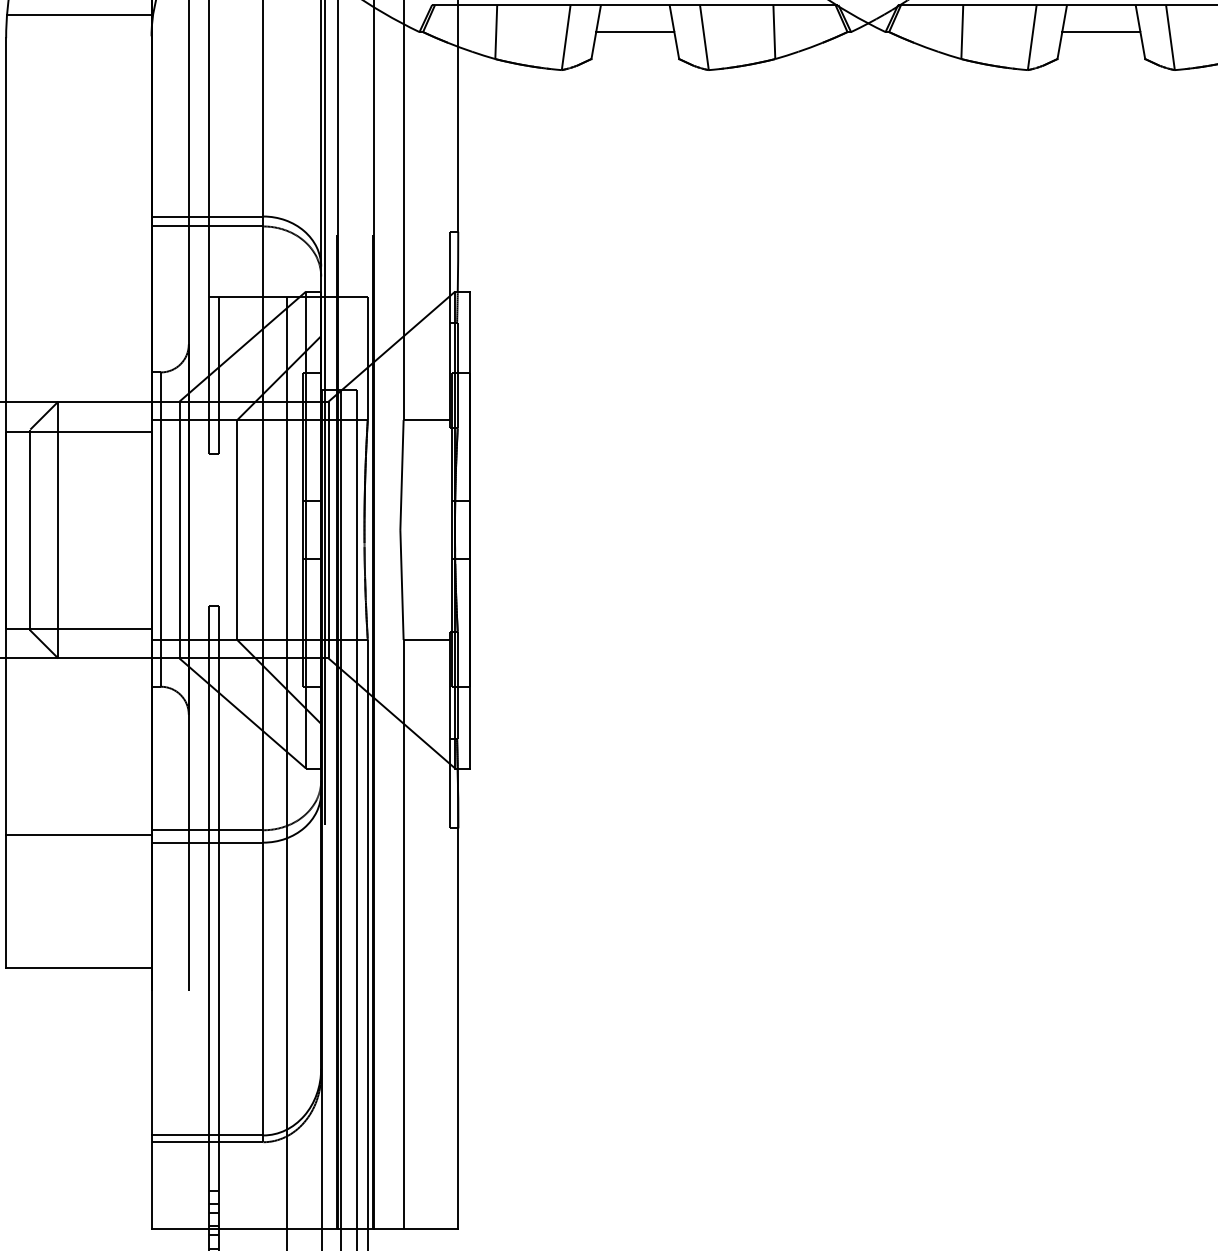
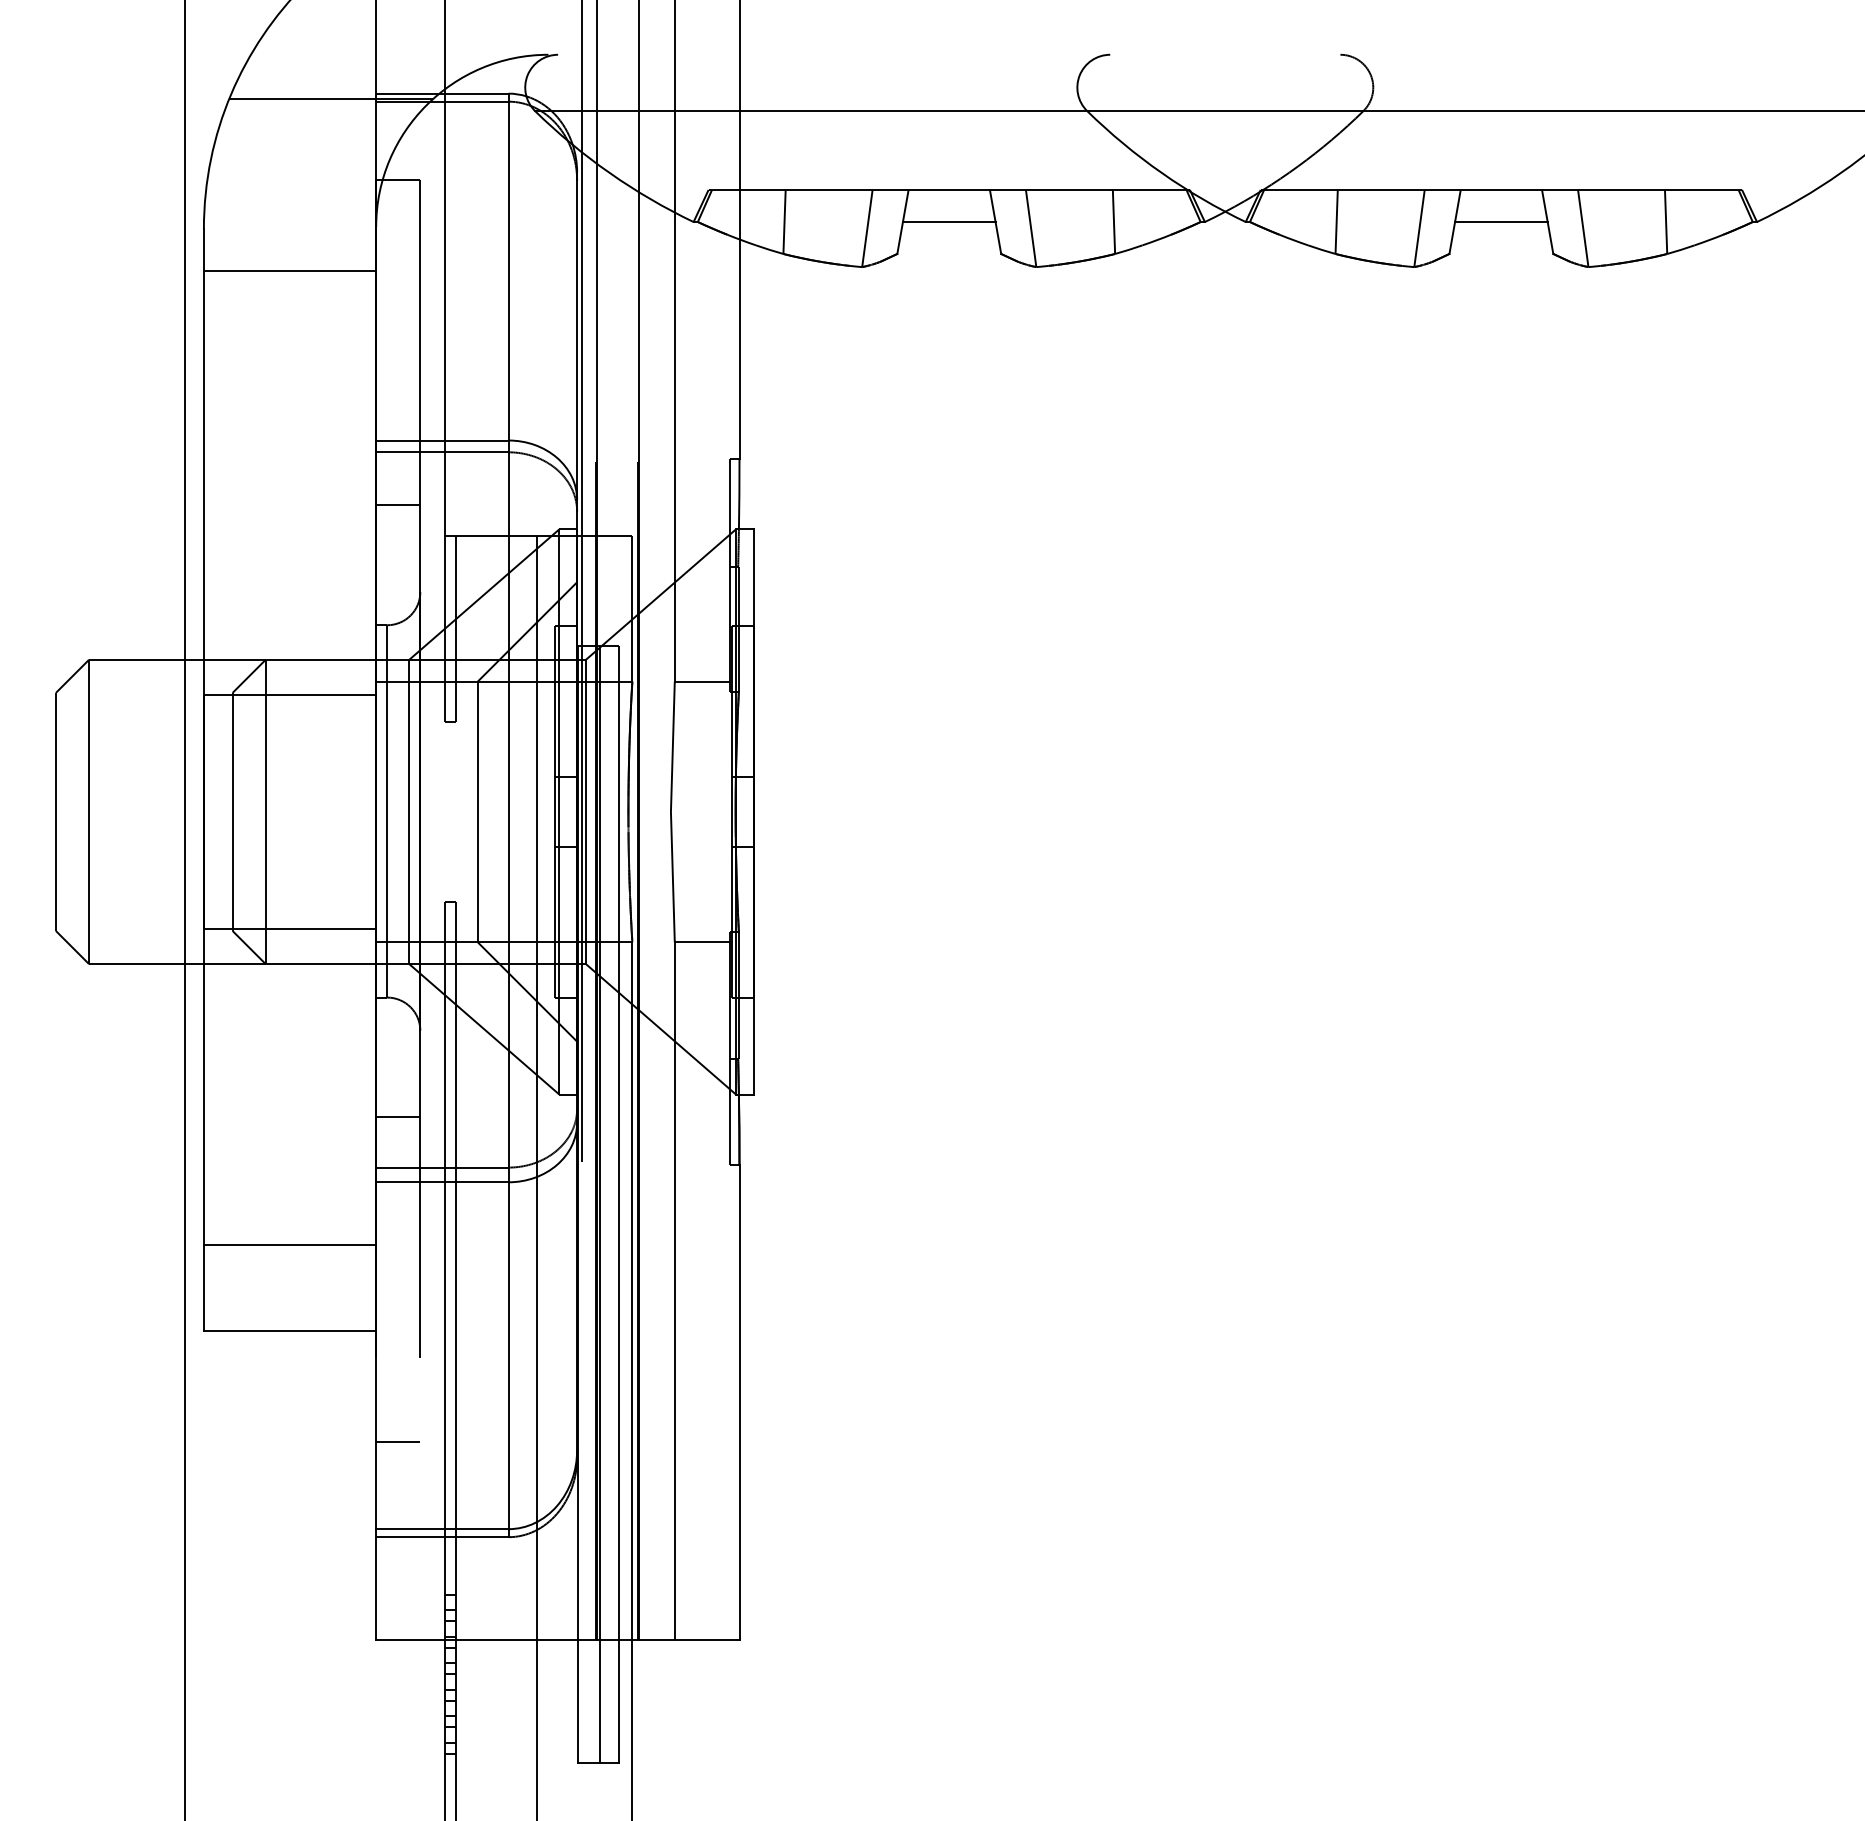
line: (78, 15) -> (289, 271), moved
line: (170, 271) -> (398, 505), added
line: (170, 787) -> (398, 1117), added
line: (78, 835) -> (289, 1245), moved
line: (170, 1062) -> (398, 1442), added

